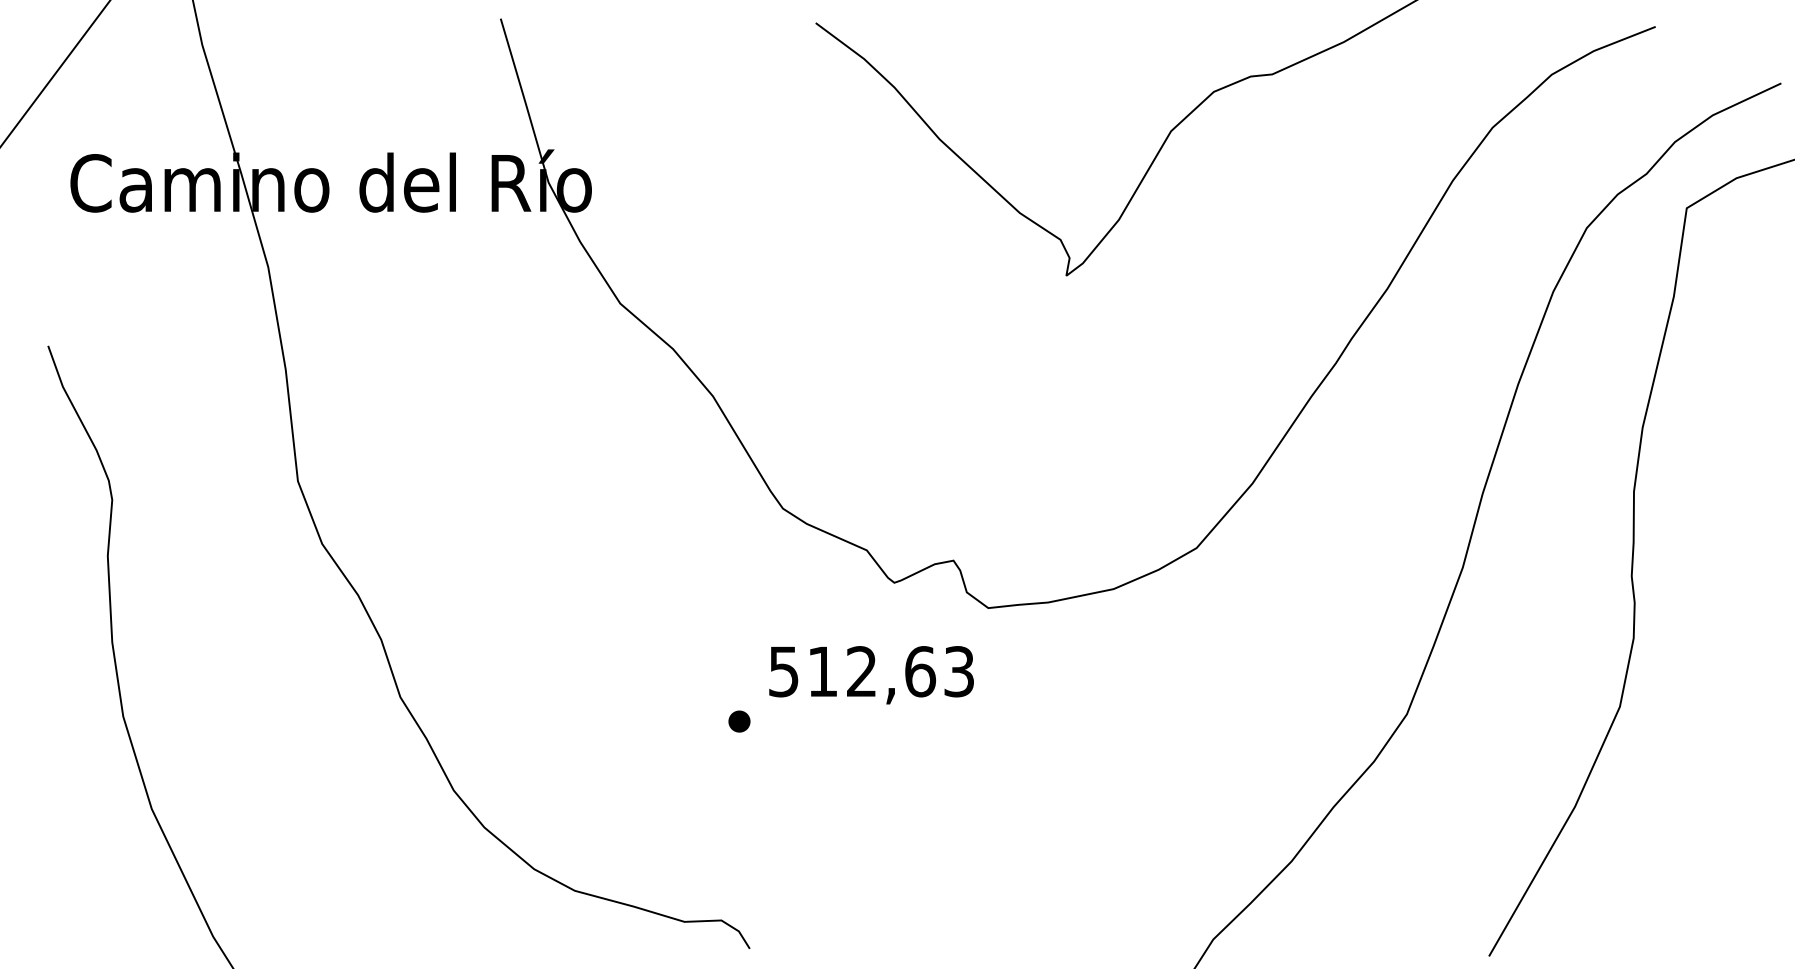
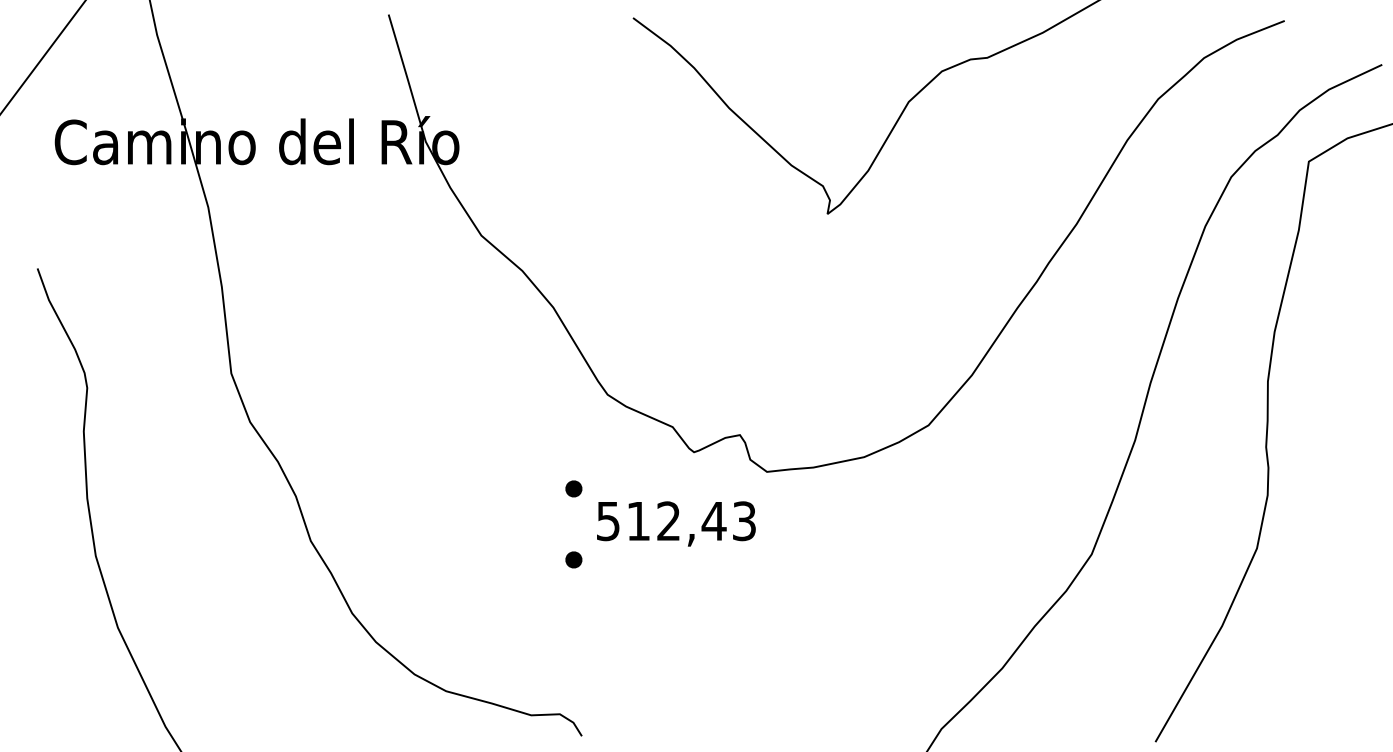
part: (738, 629) -> (573, 488), added
text: (919, 672) -> (713, 521), 512,63 -> 512,43

